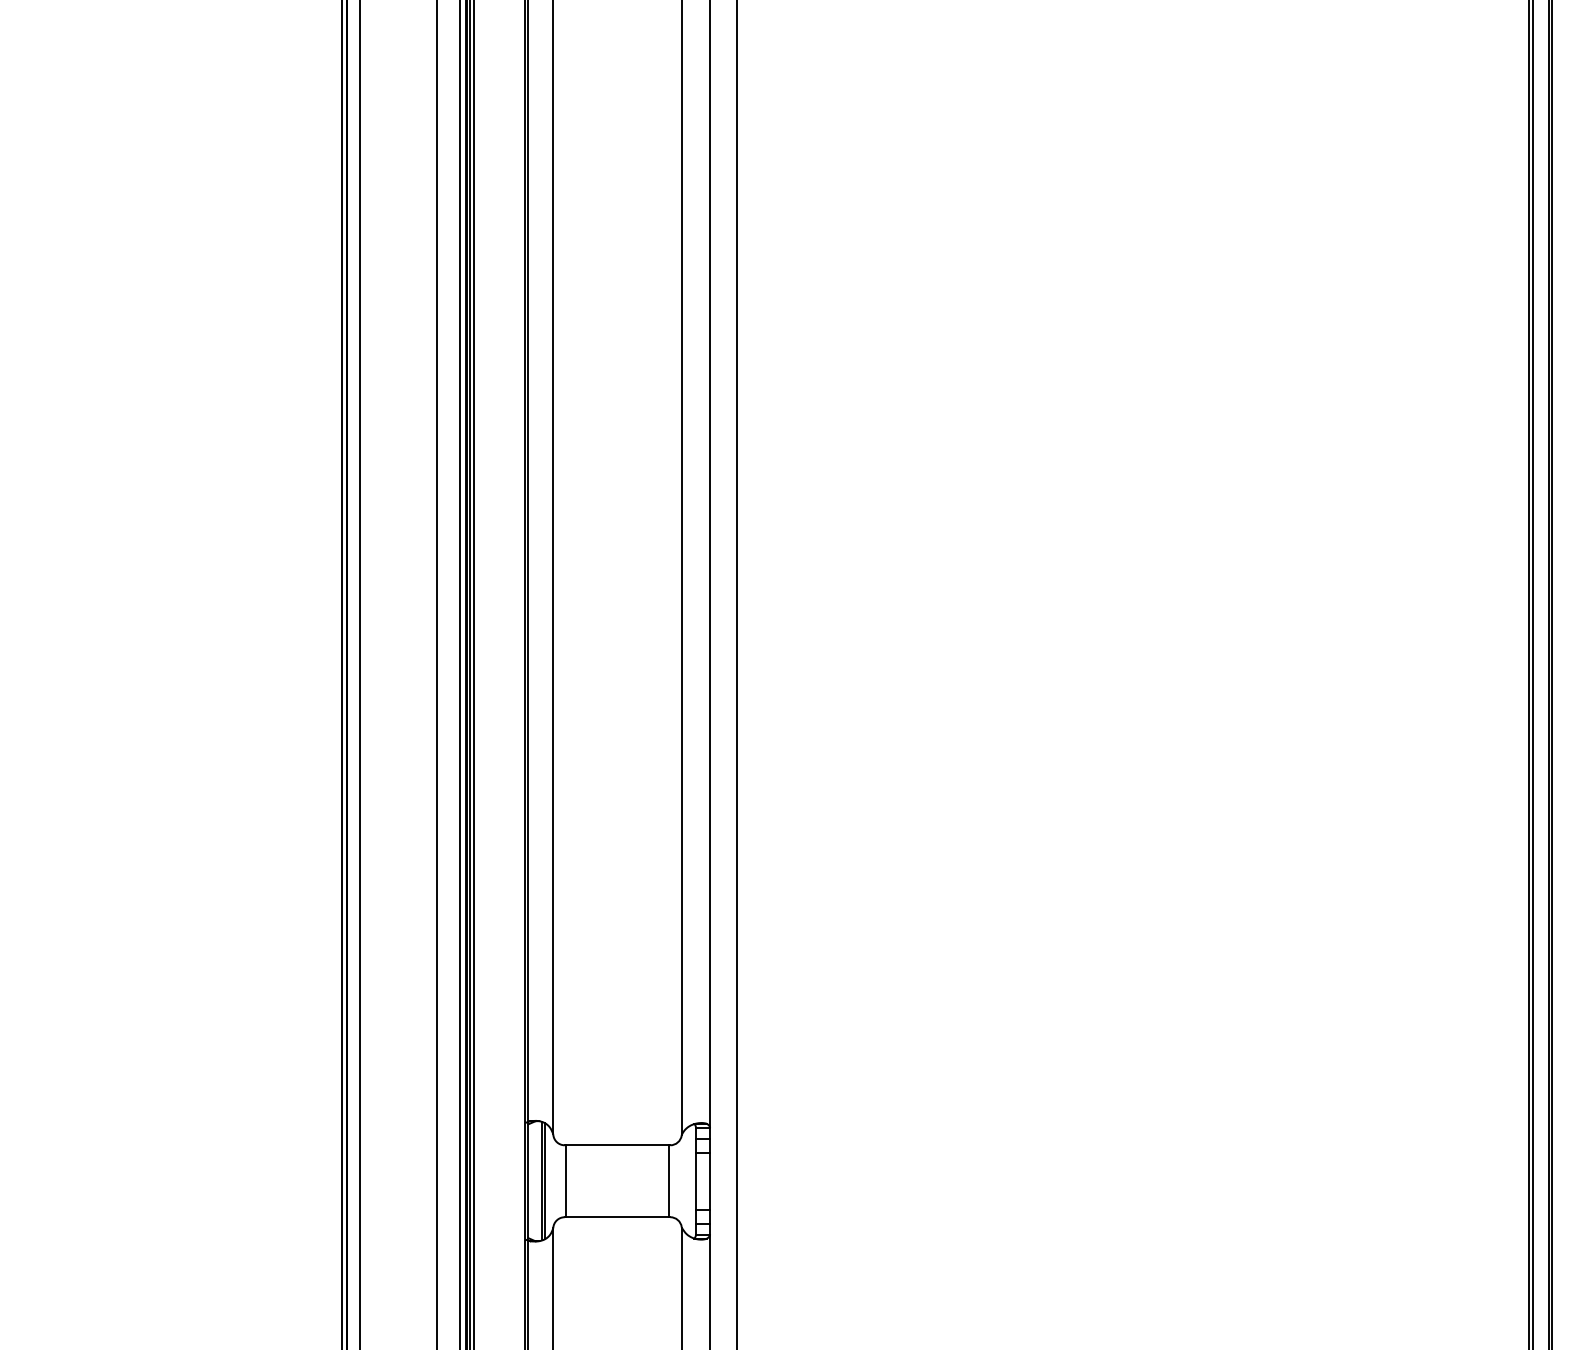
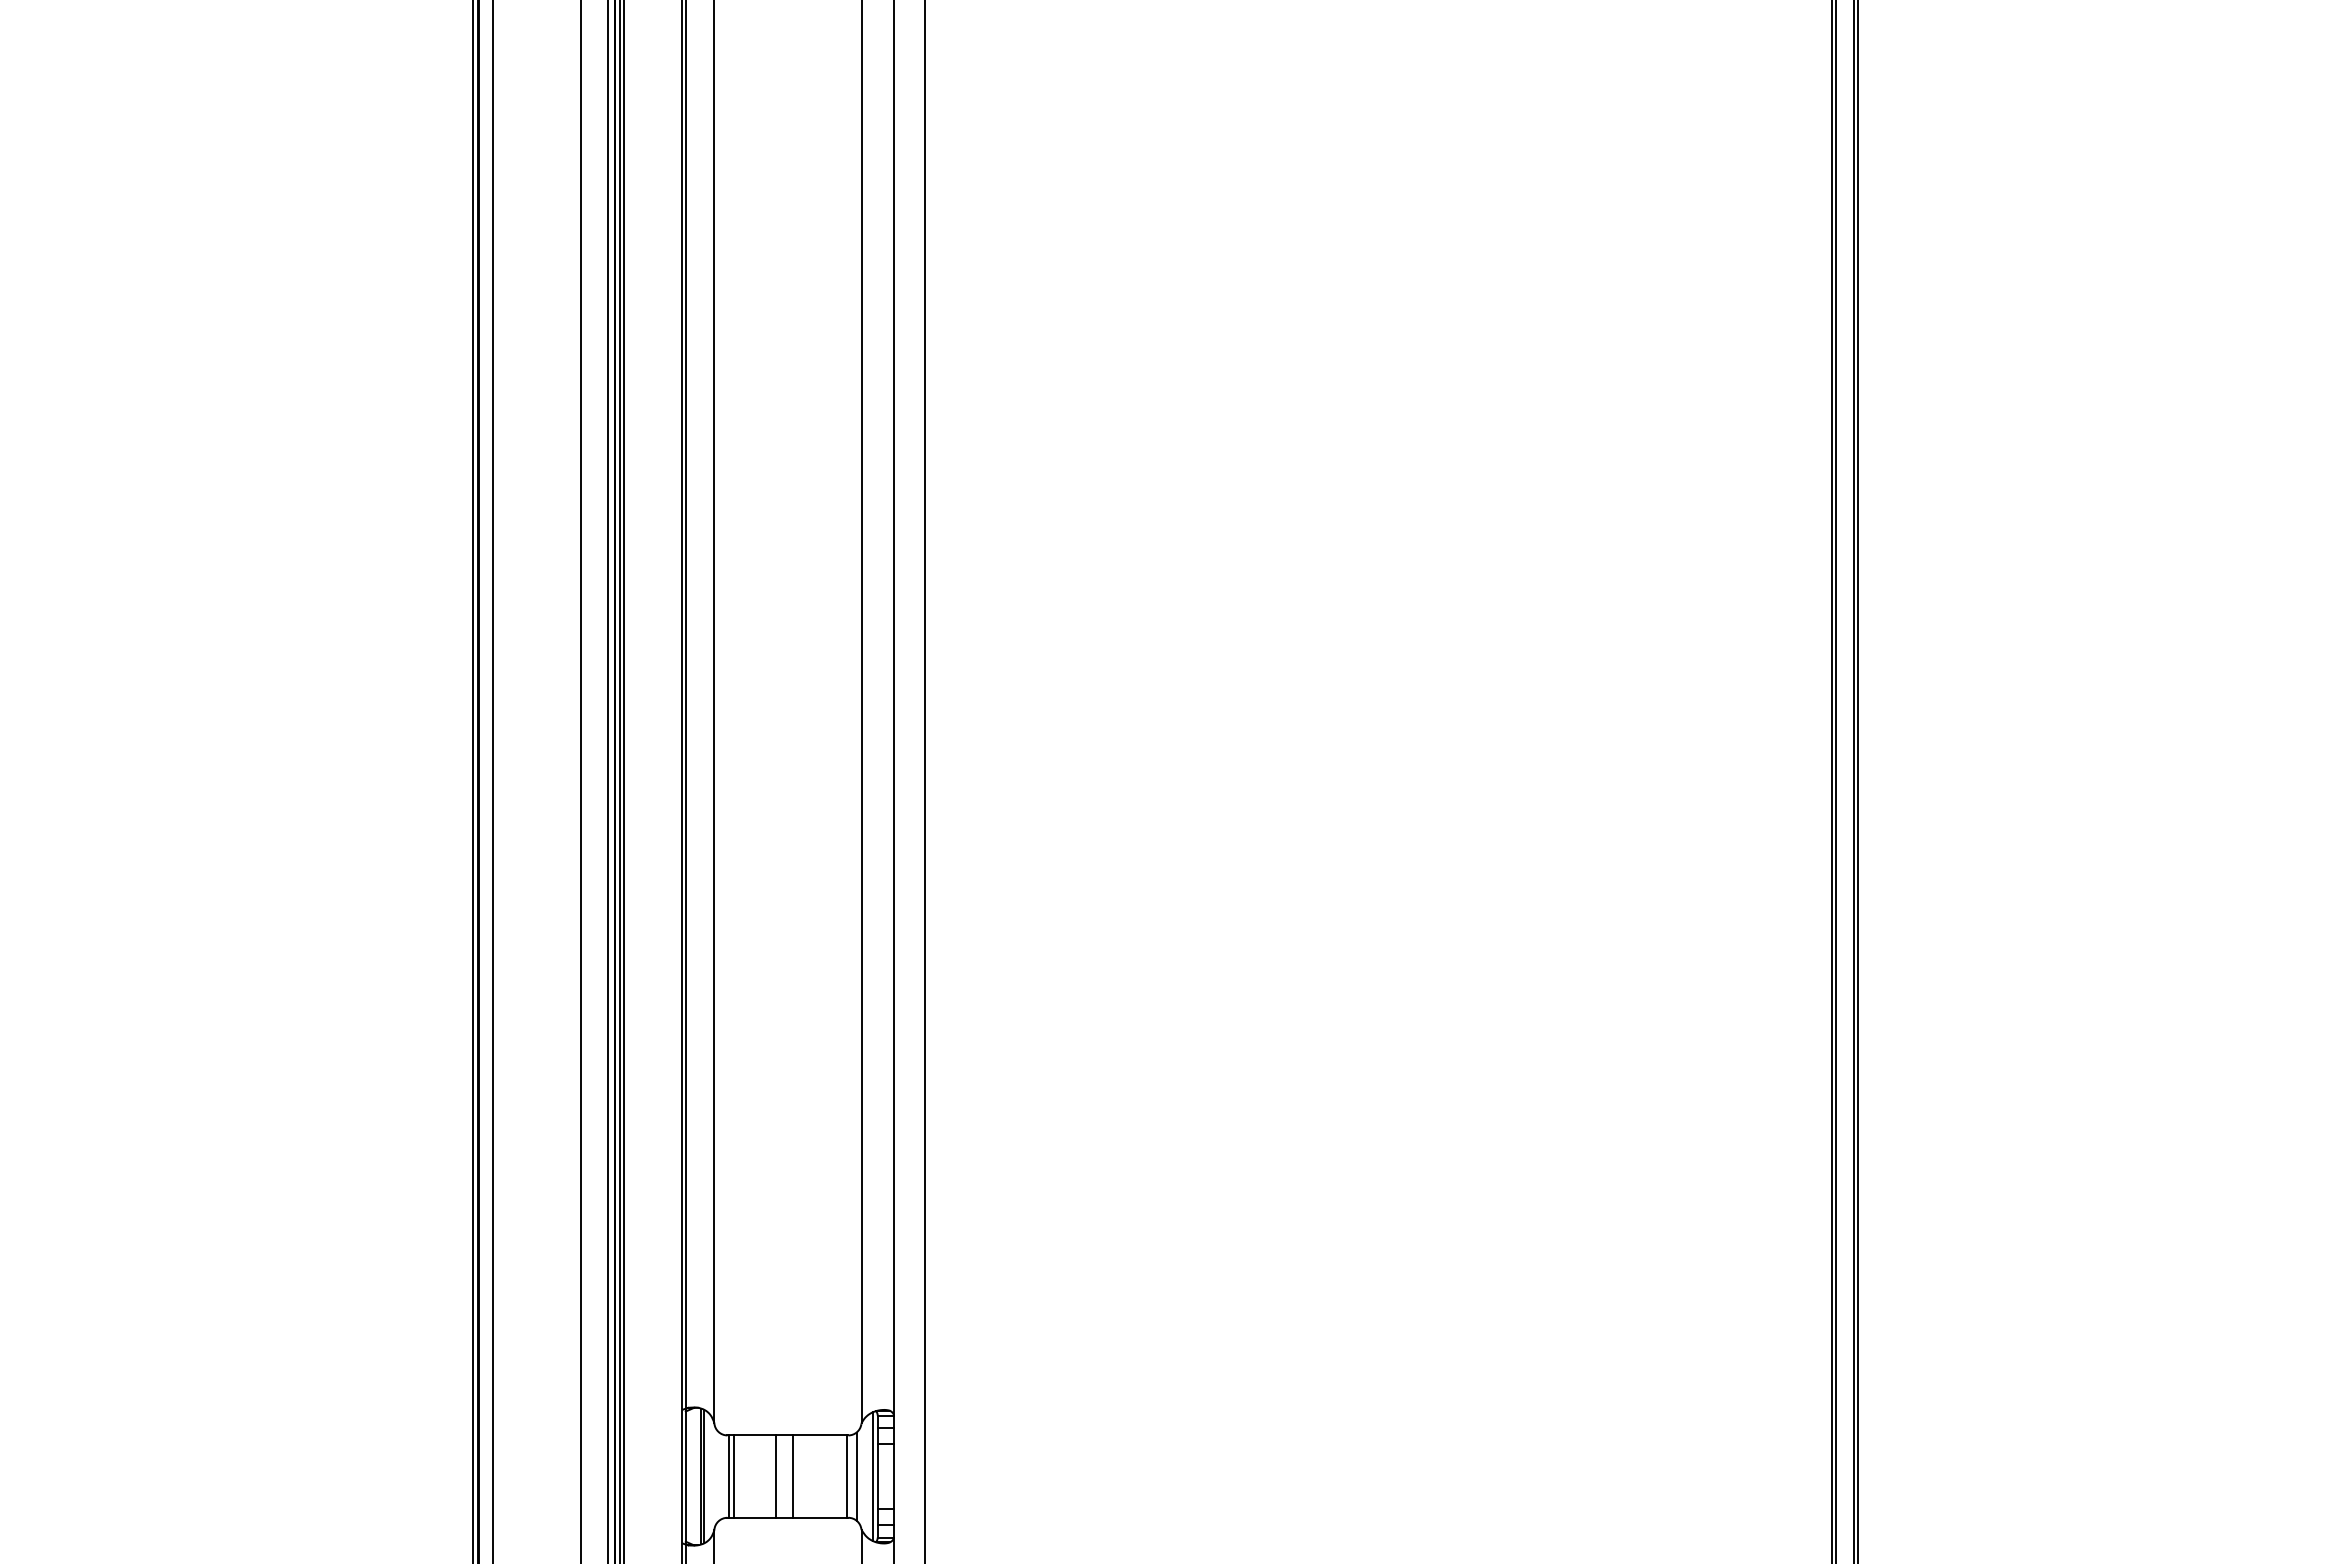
line: (570, 1181) -> (733, 1476), added
line: (606, 1181) -> (775, 1476), added
line: (622, 1181) -> (793, 1476), added
line: (677, 1181) -> (856, 1476), added
line: (692, 1181) -> (873, 1476), added

